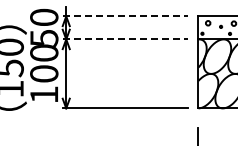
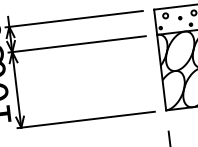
line: (125, 16) -> (74, 19), dashed -> solid
line: (125, 39) -> (77, 44), dashed -> solid

